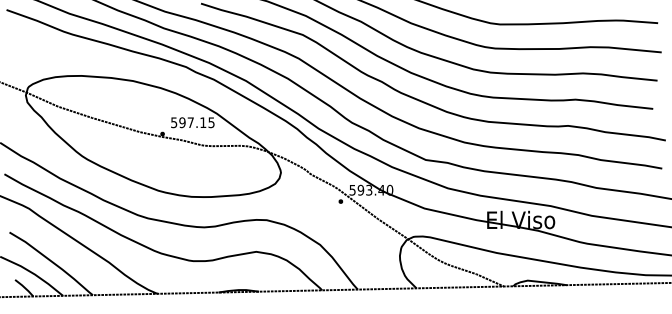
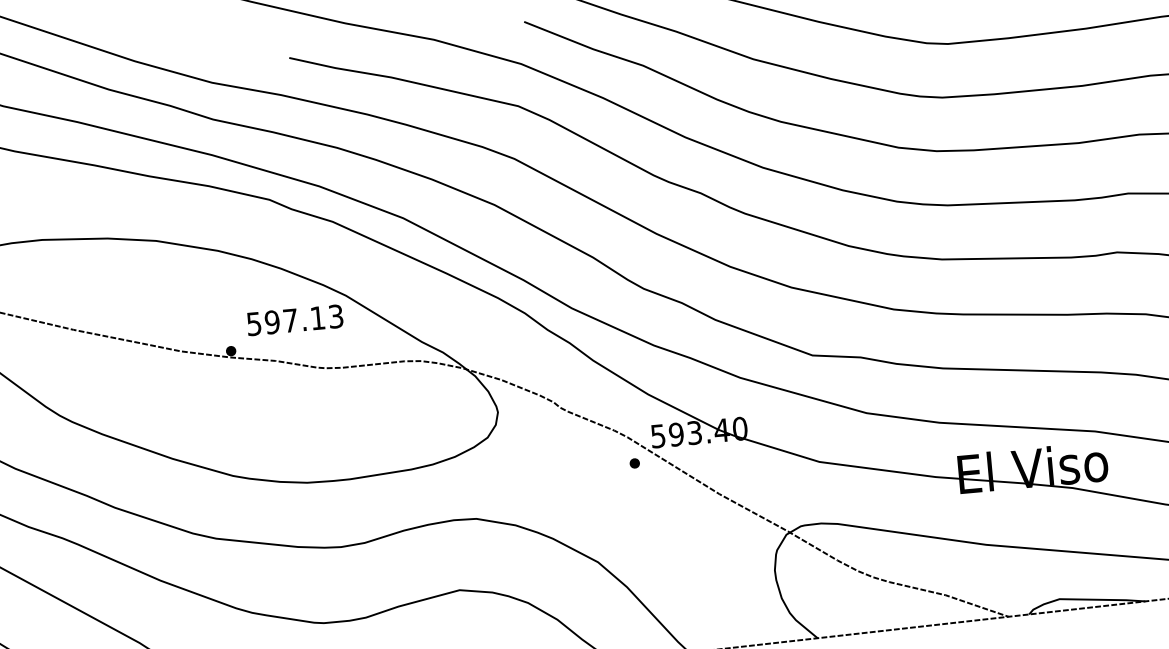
text: (211, 122) -> (335, 316), 597.15 -> 597.13

